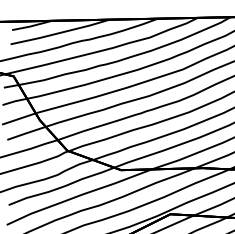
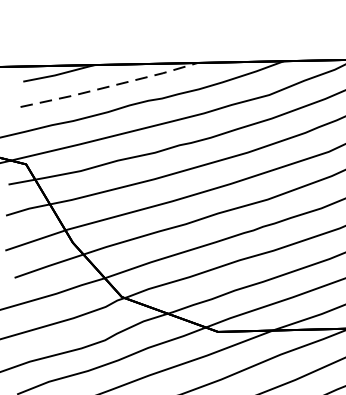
line: (60, 32) -> (109, 85), solid -> dashed

